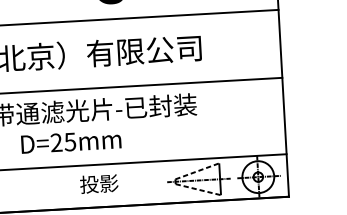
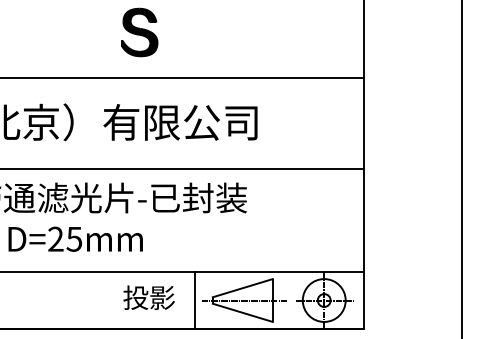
line: (197, 171) -> (243, 288), dashed -> solid
line: (162, 182) -> (195, 300), added
text: (98, 183) -> (148, 297), moved
line: (198, 189) -> (243, 312), dashed -> solid

